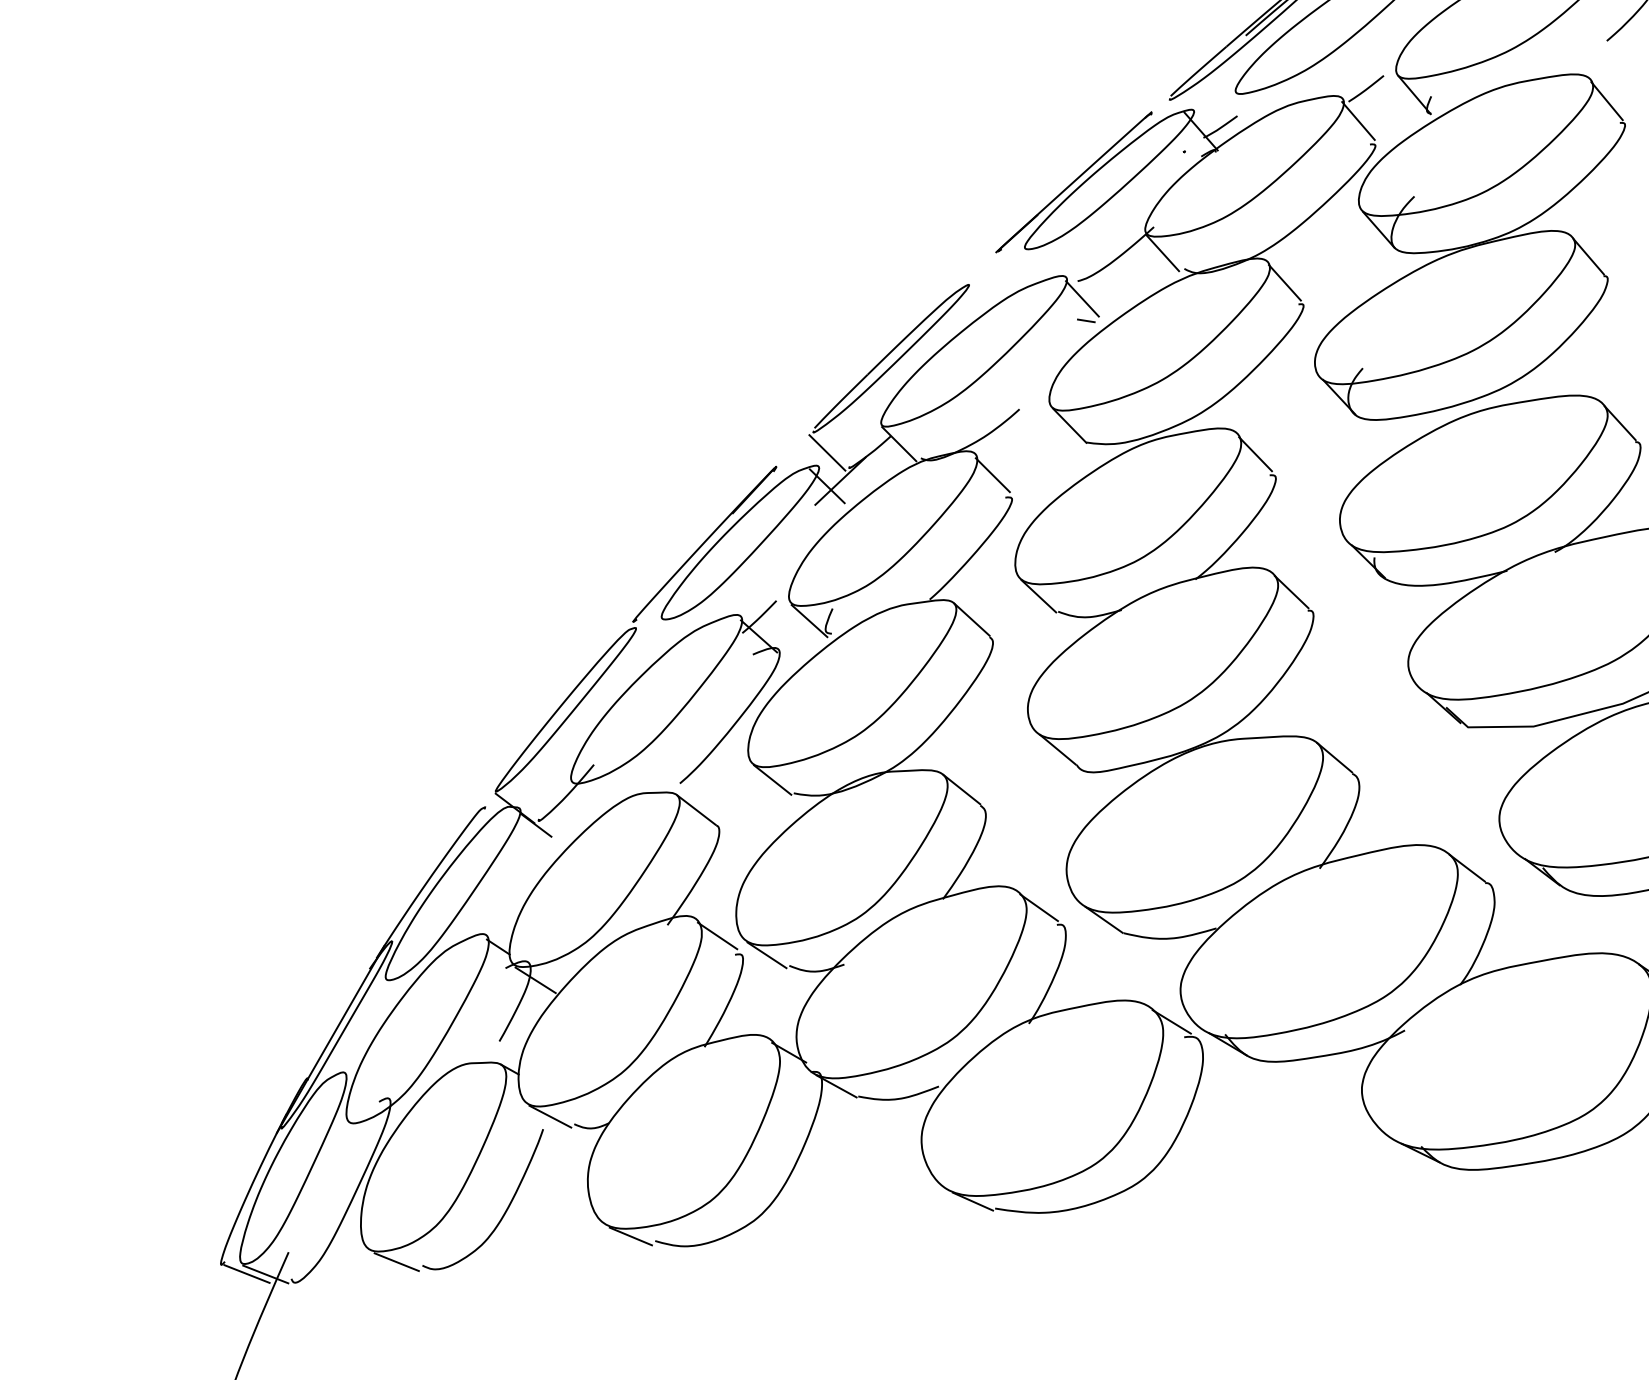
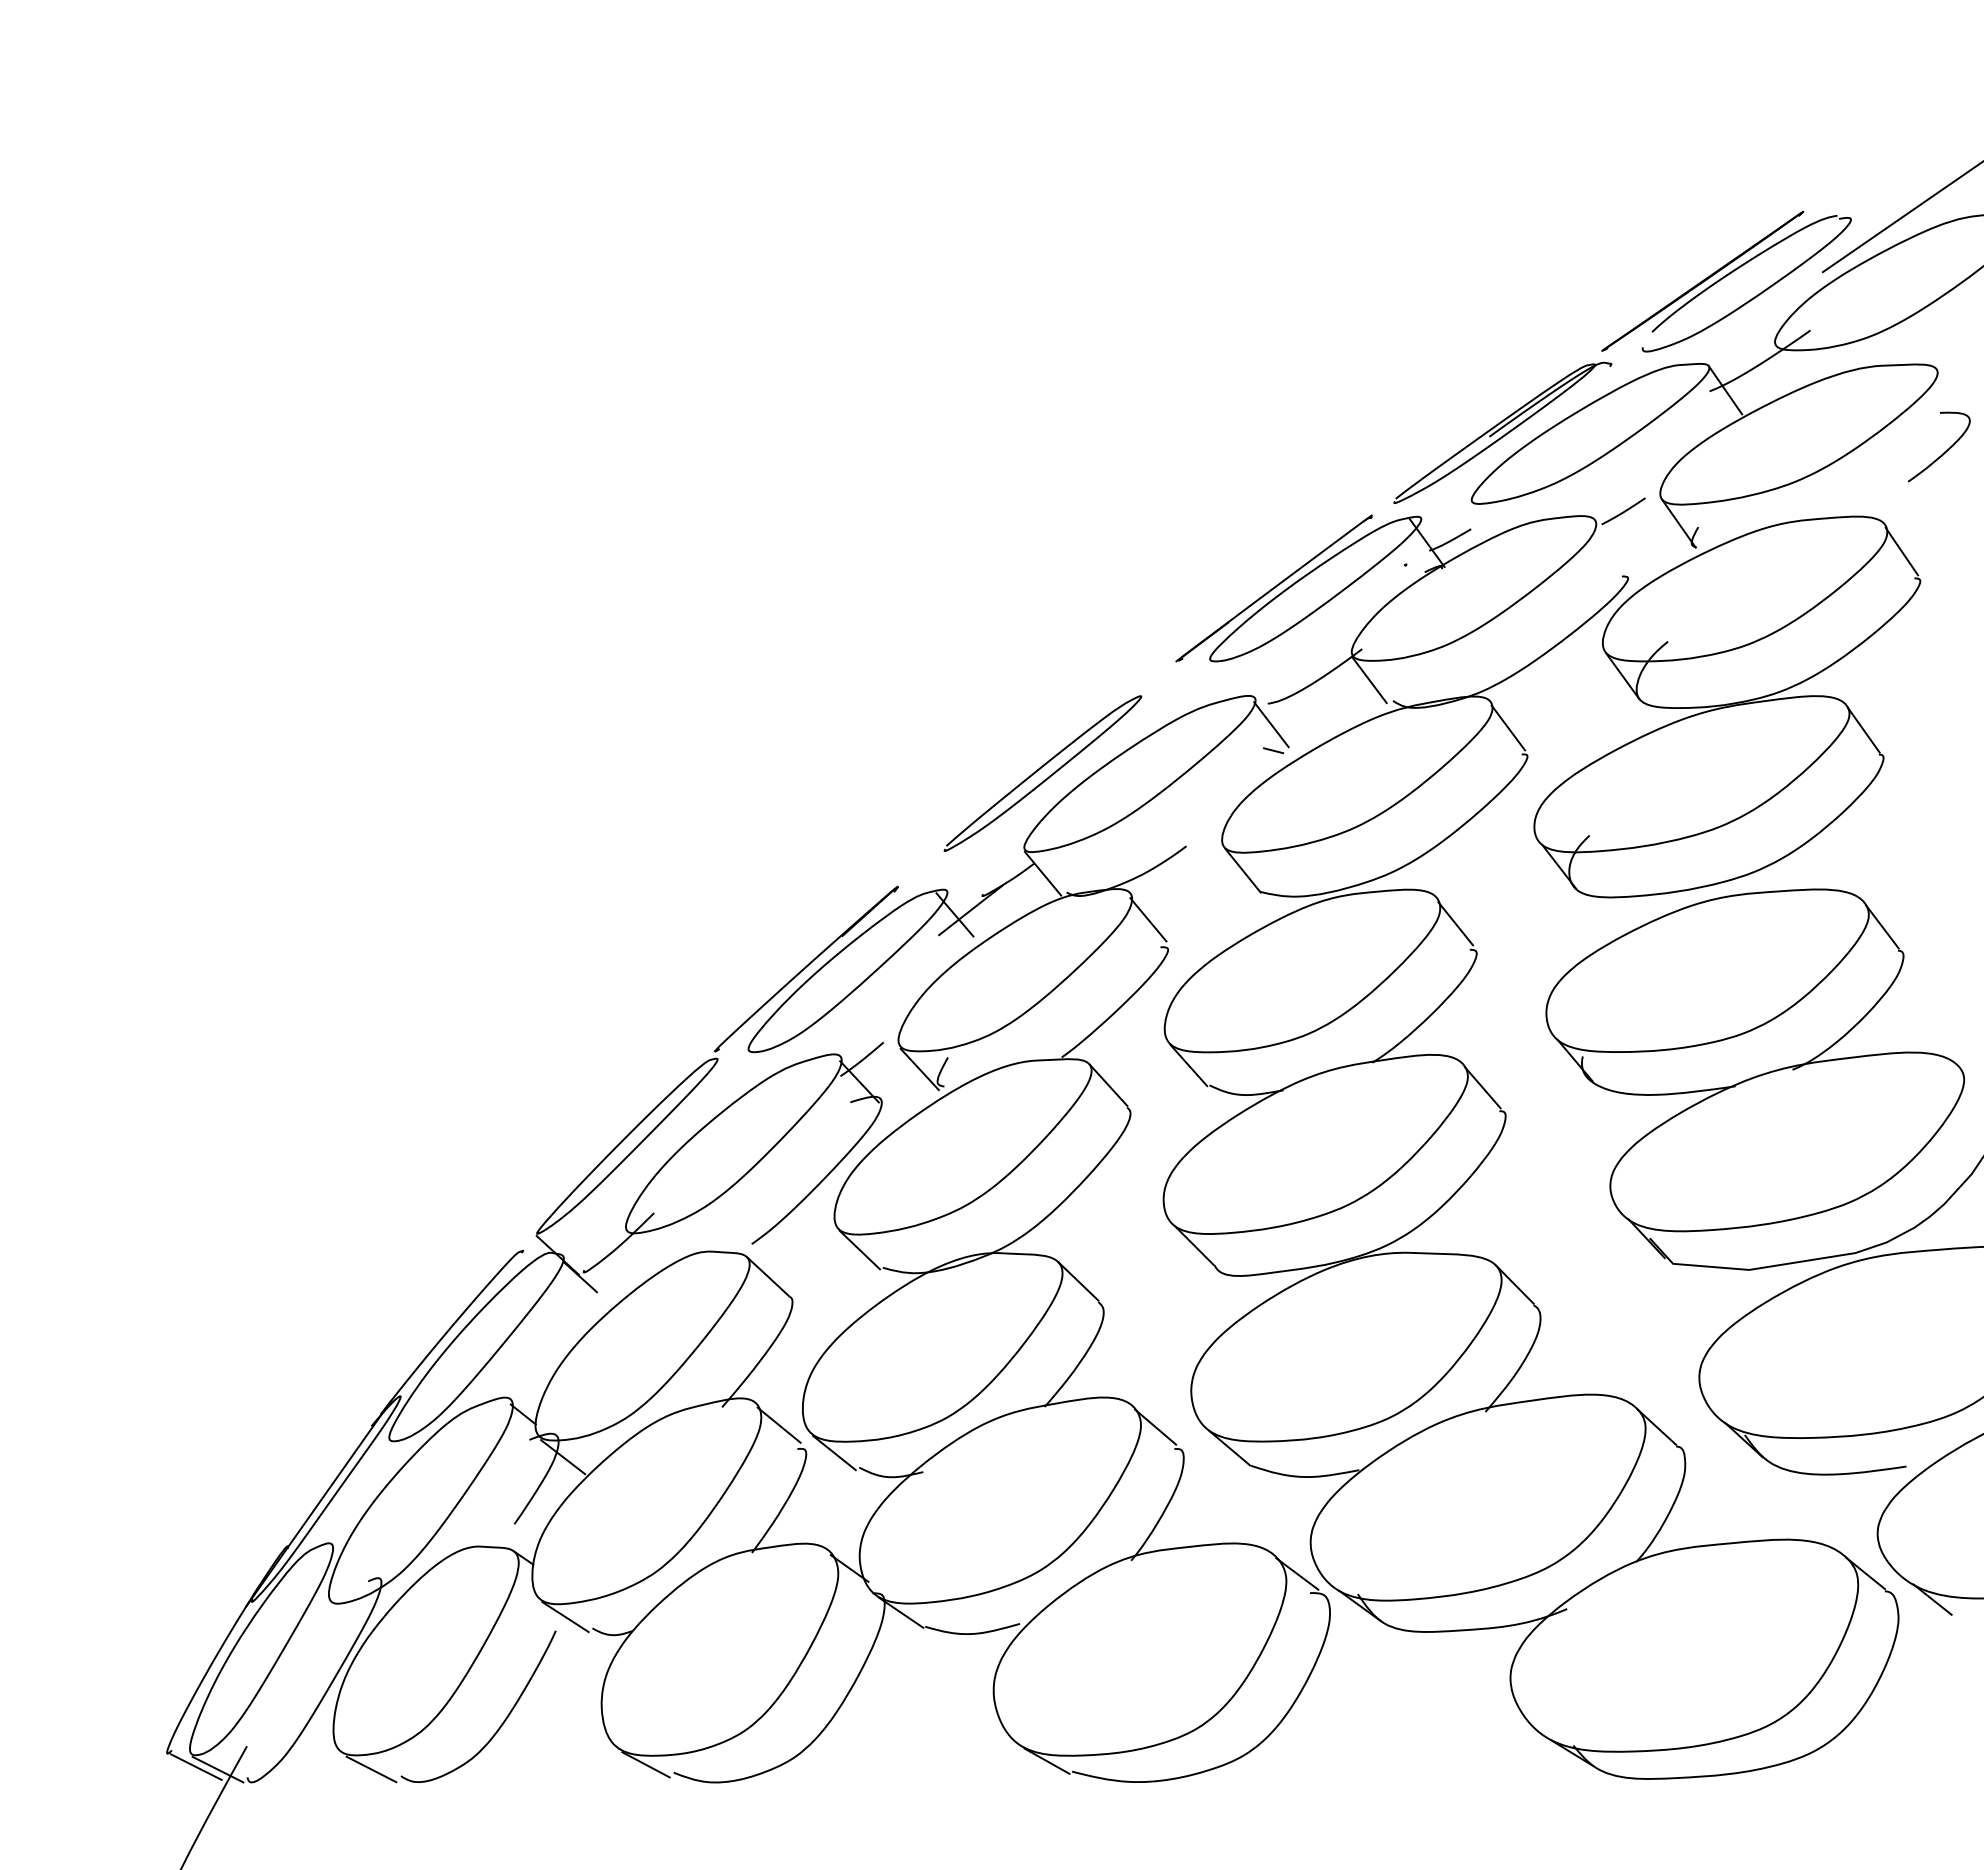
line: (1357, 120) -> (1610, 547), removed
line: (827, 452) -> (958, 875), removed

